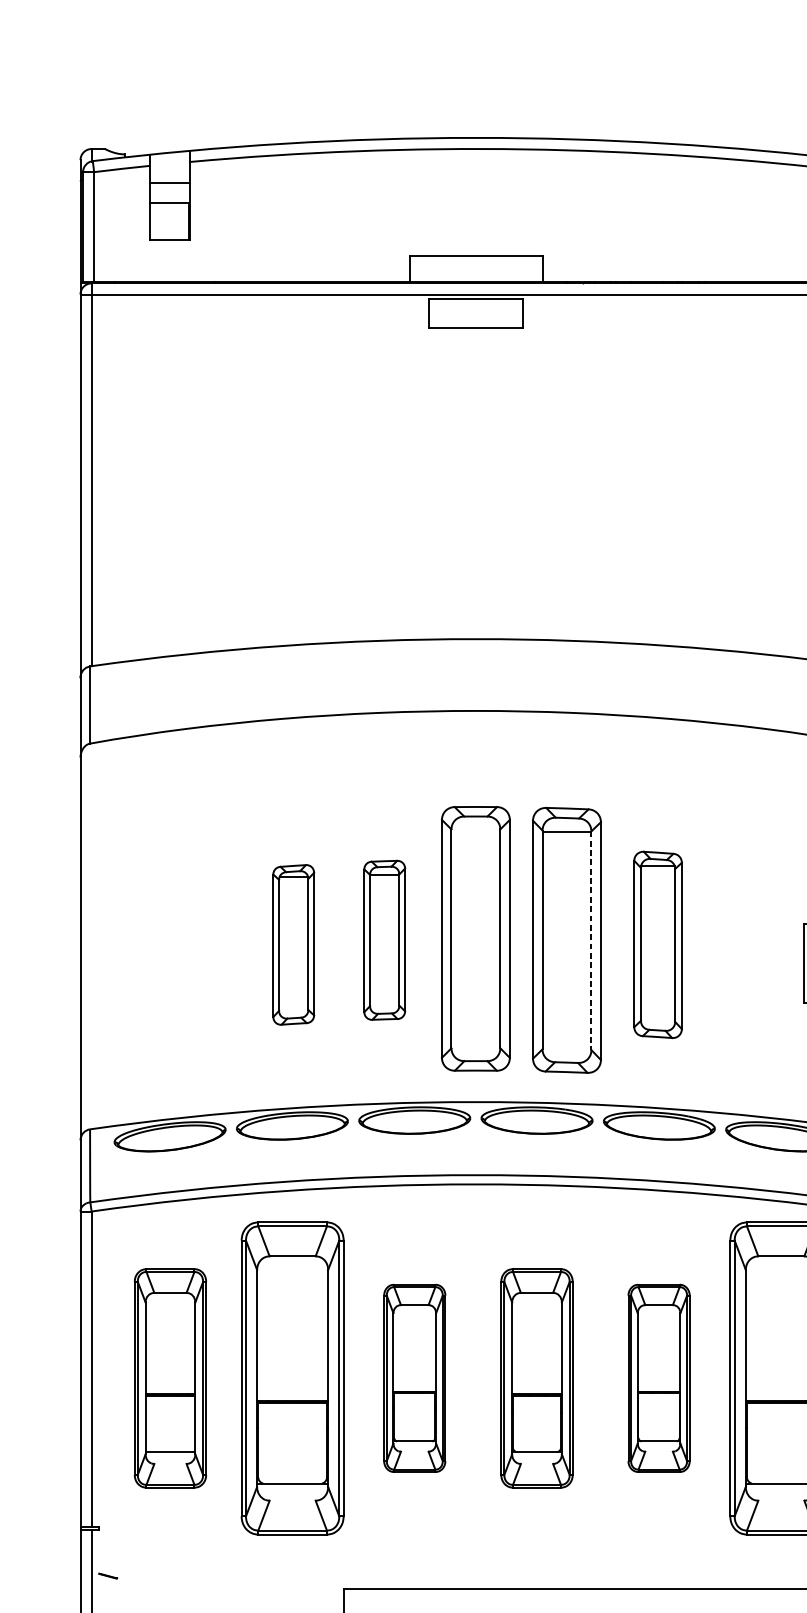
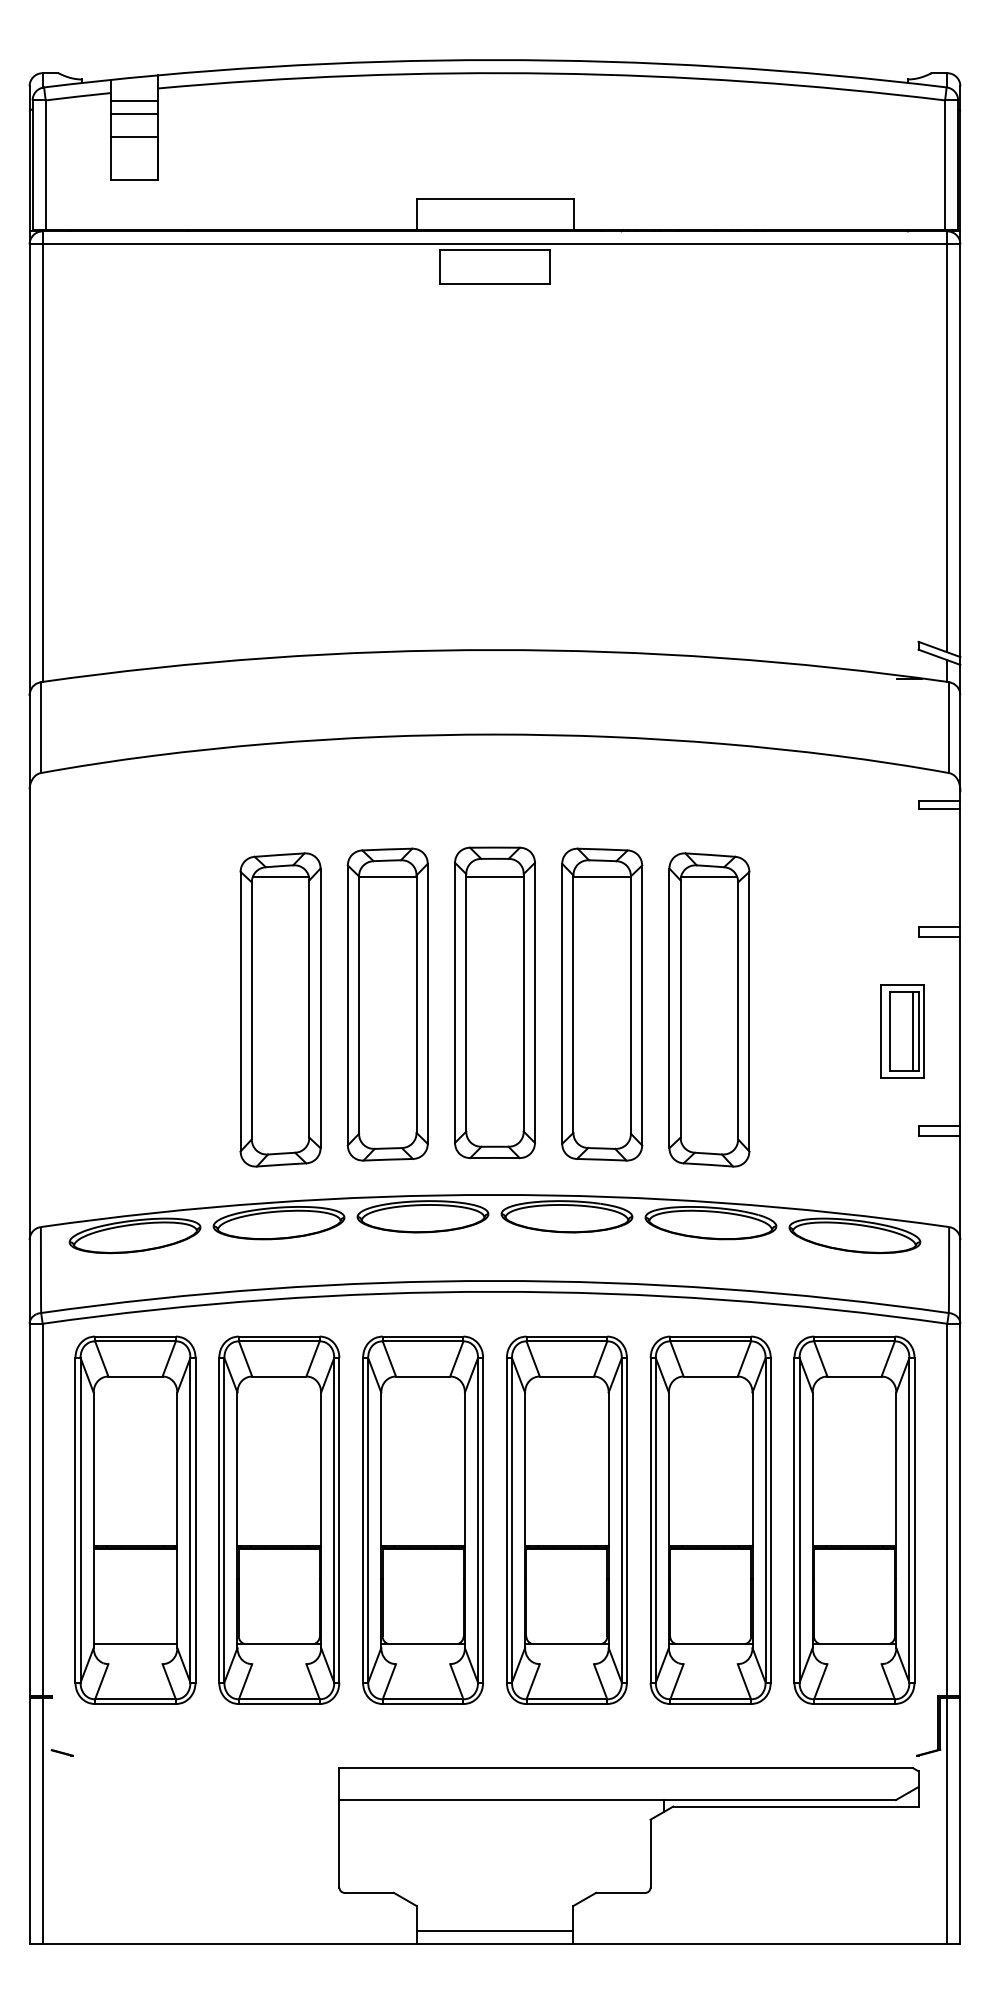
line: (169, 172) -> (134, 100), added
line: (475, 832) -> (494, 877), added
part: (384, 940) -> (387, 1004), size x1.67
line: (591, 941) -> (630, 1005), dashed -> solid
part: (293, 944) -> (280, 1009), size x1.67
part: (658, 944) -> (709, 1009), size x1.43
part: (170, 1377) -> (135, 1519), size x1.43
part: (414, 1377) -> (422, 1519), size x1.67
part: (536, 1377) -> (566, 1519), size x1.43
part: (658, 1377) -> (710, 1519), size x1.67

